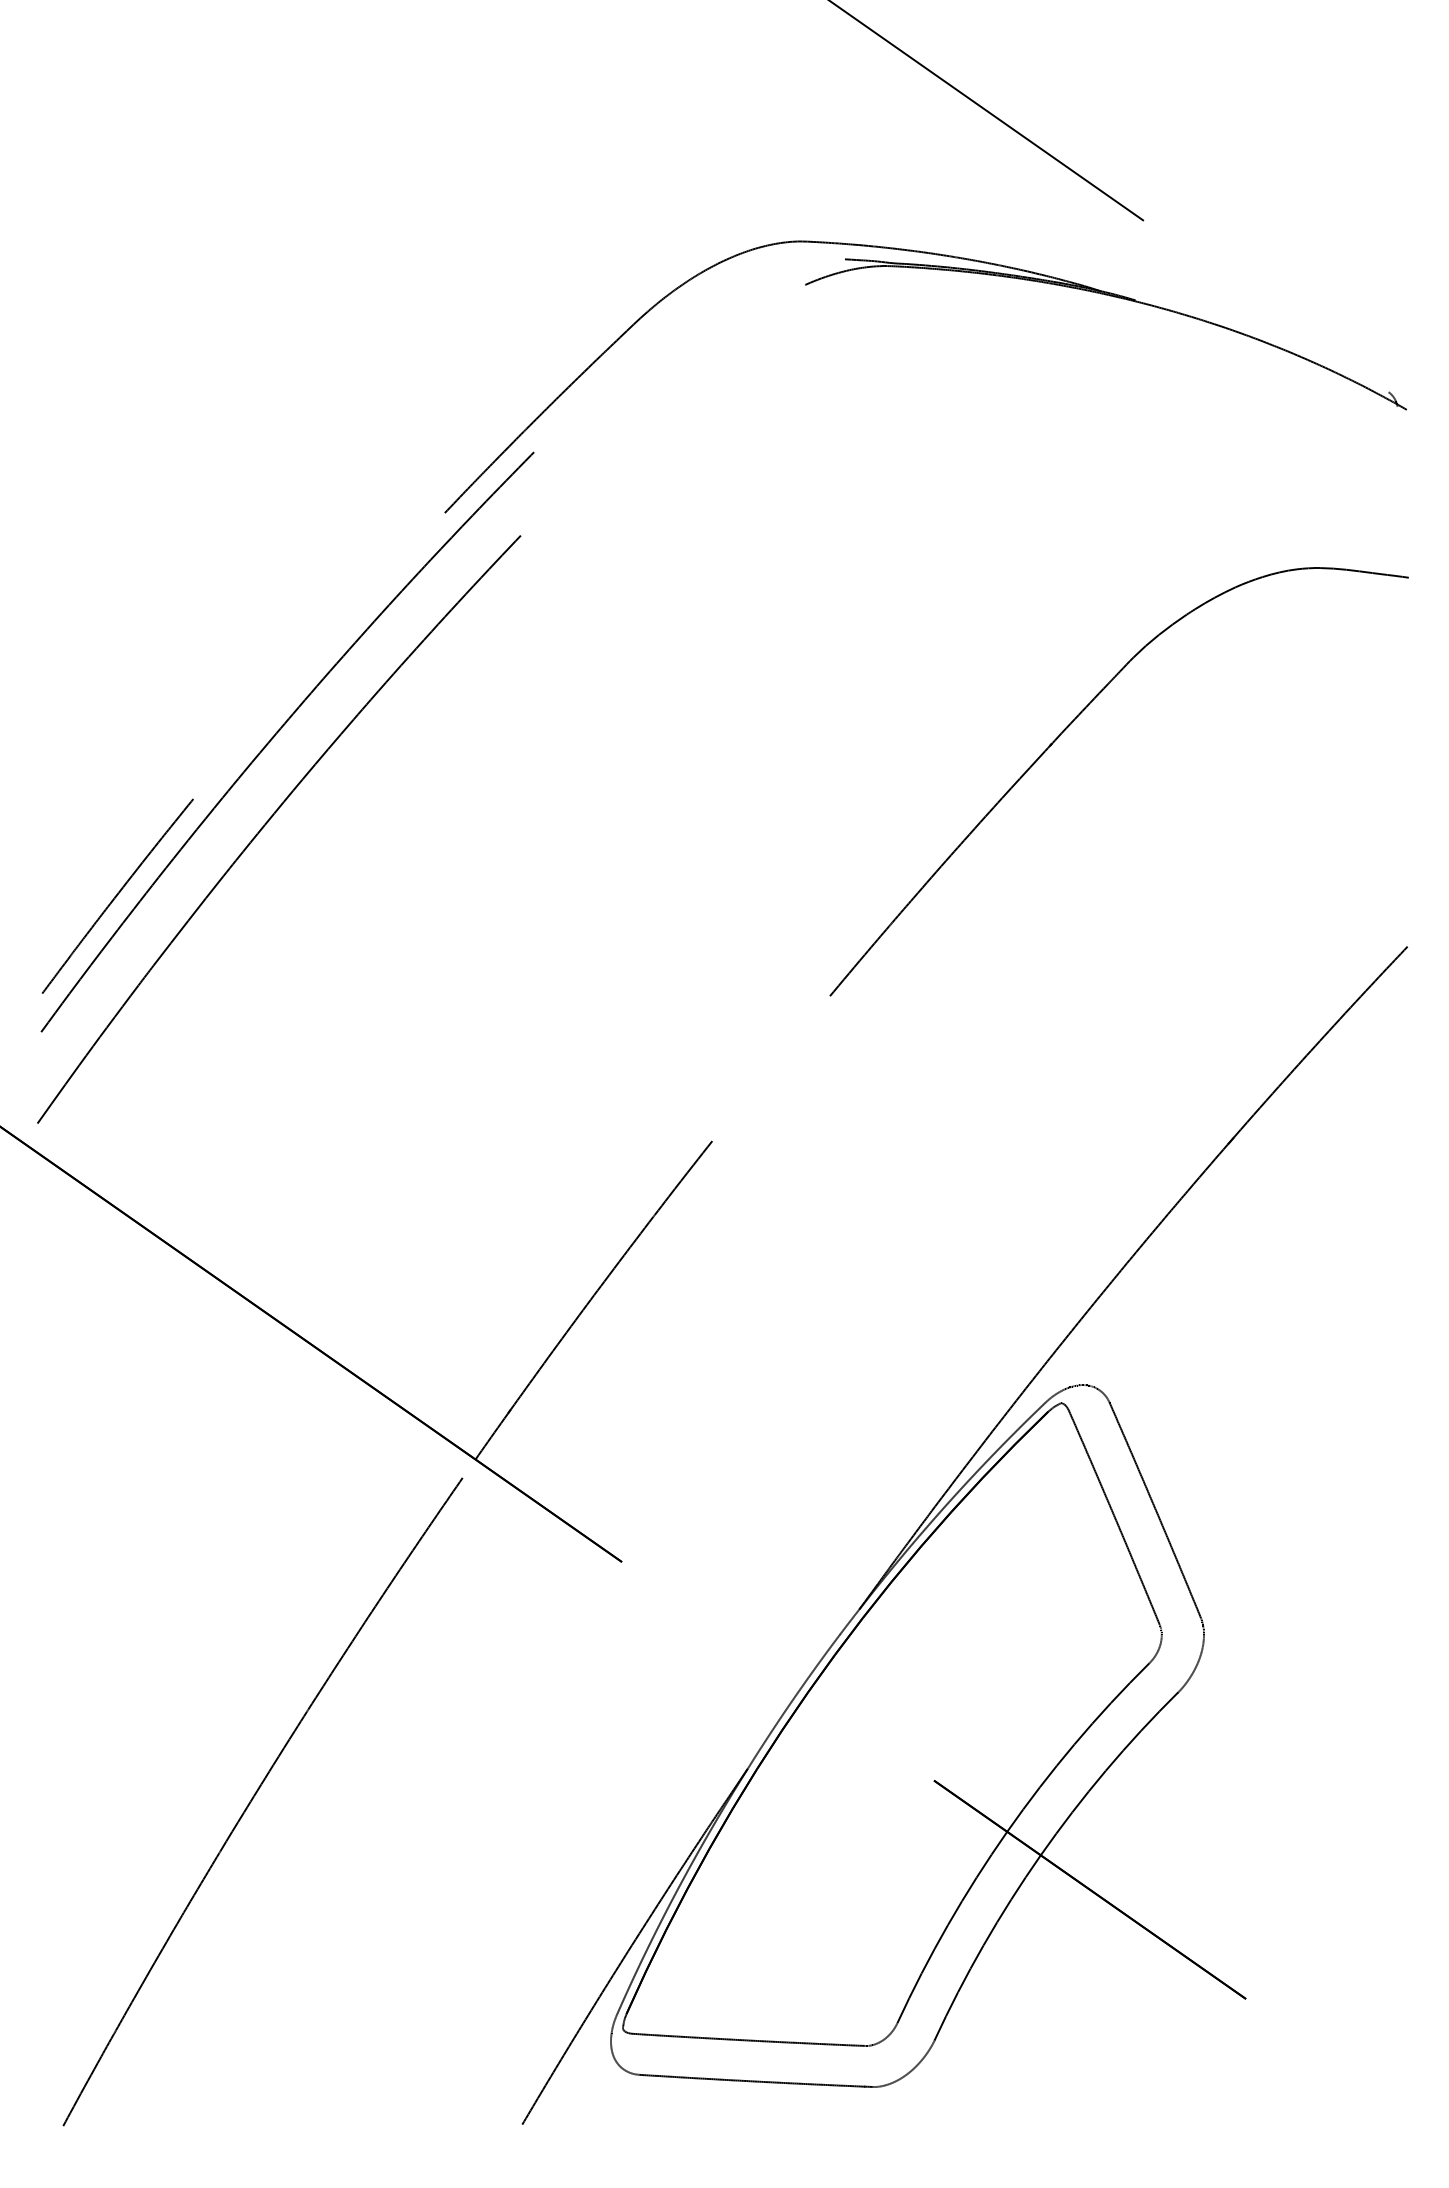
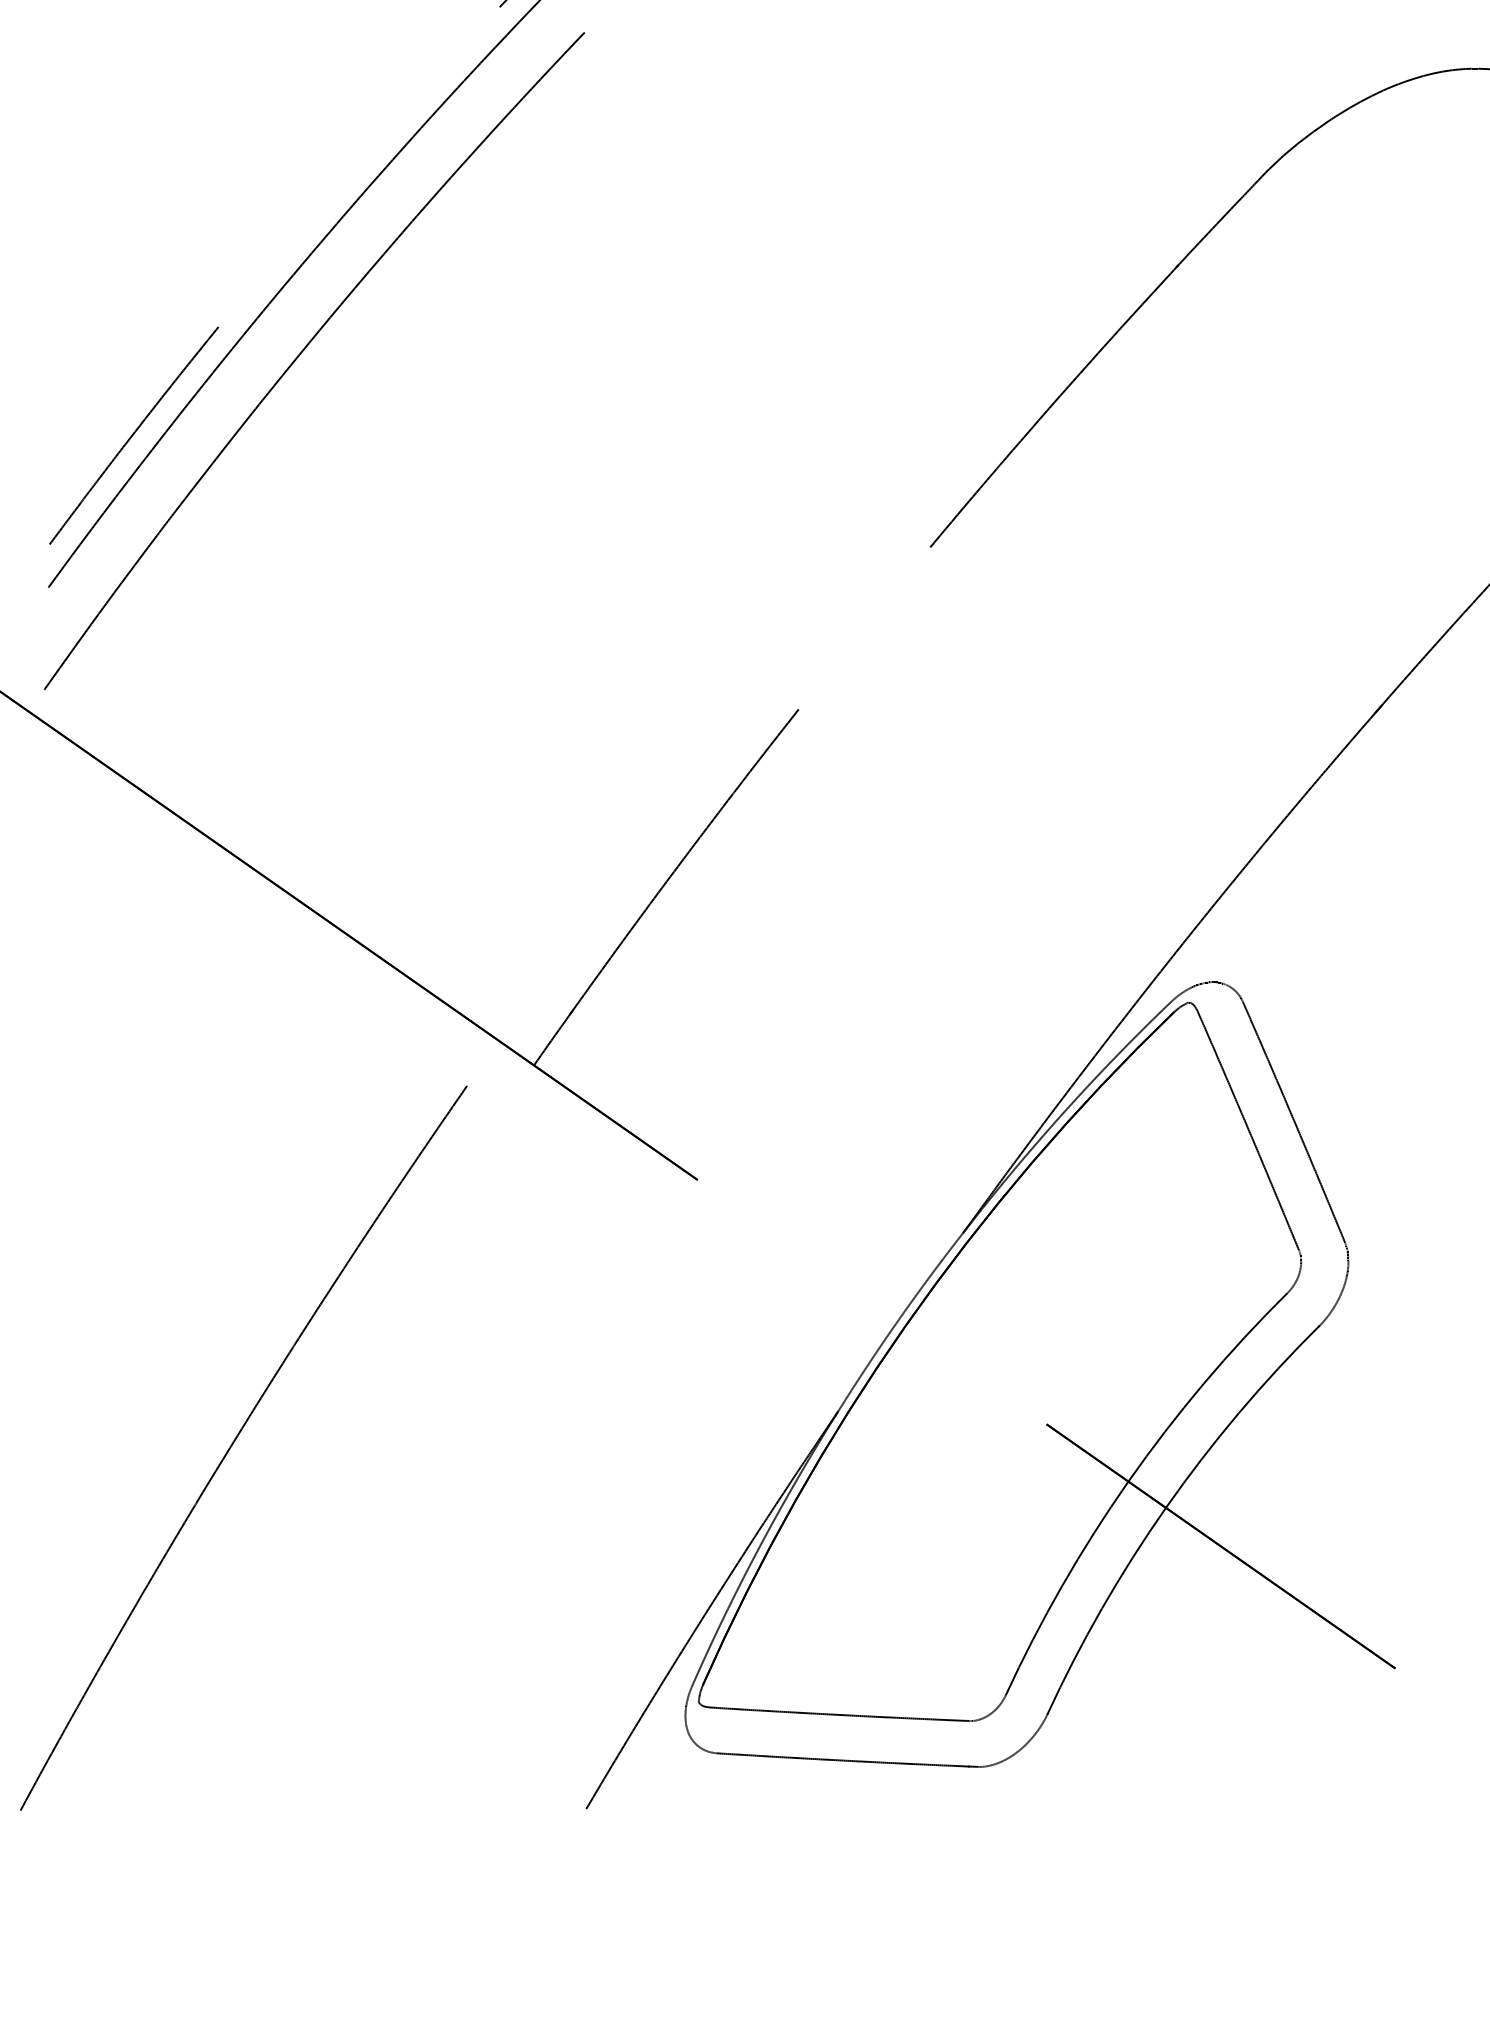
curve: (254, 1797) -> (234, 1443), moved

